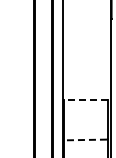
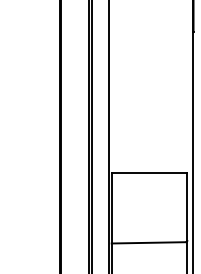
line: (86, 99) -> (149, 172), dashed -> solid
line: (85, 139) -> (148, 242), dashed -> solid

